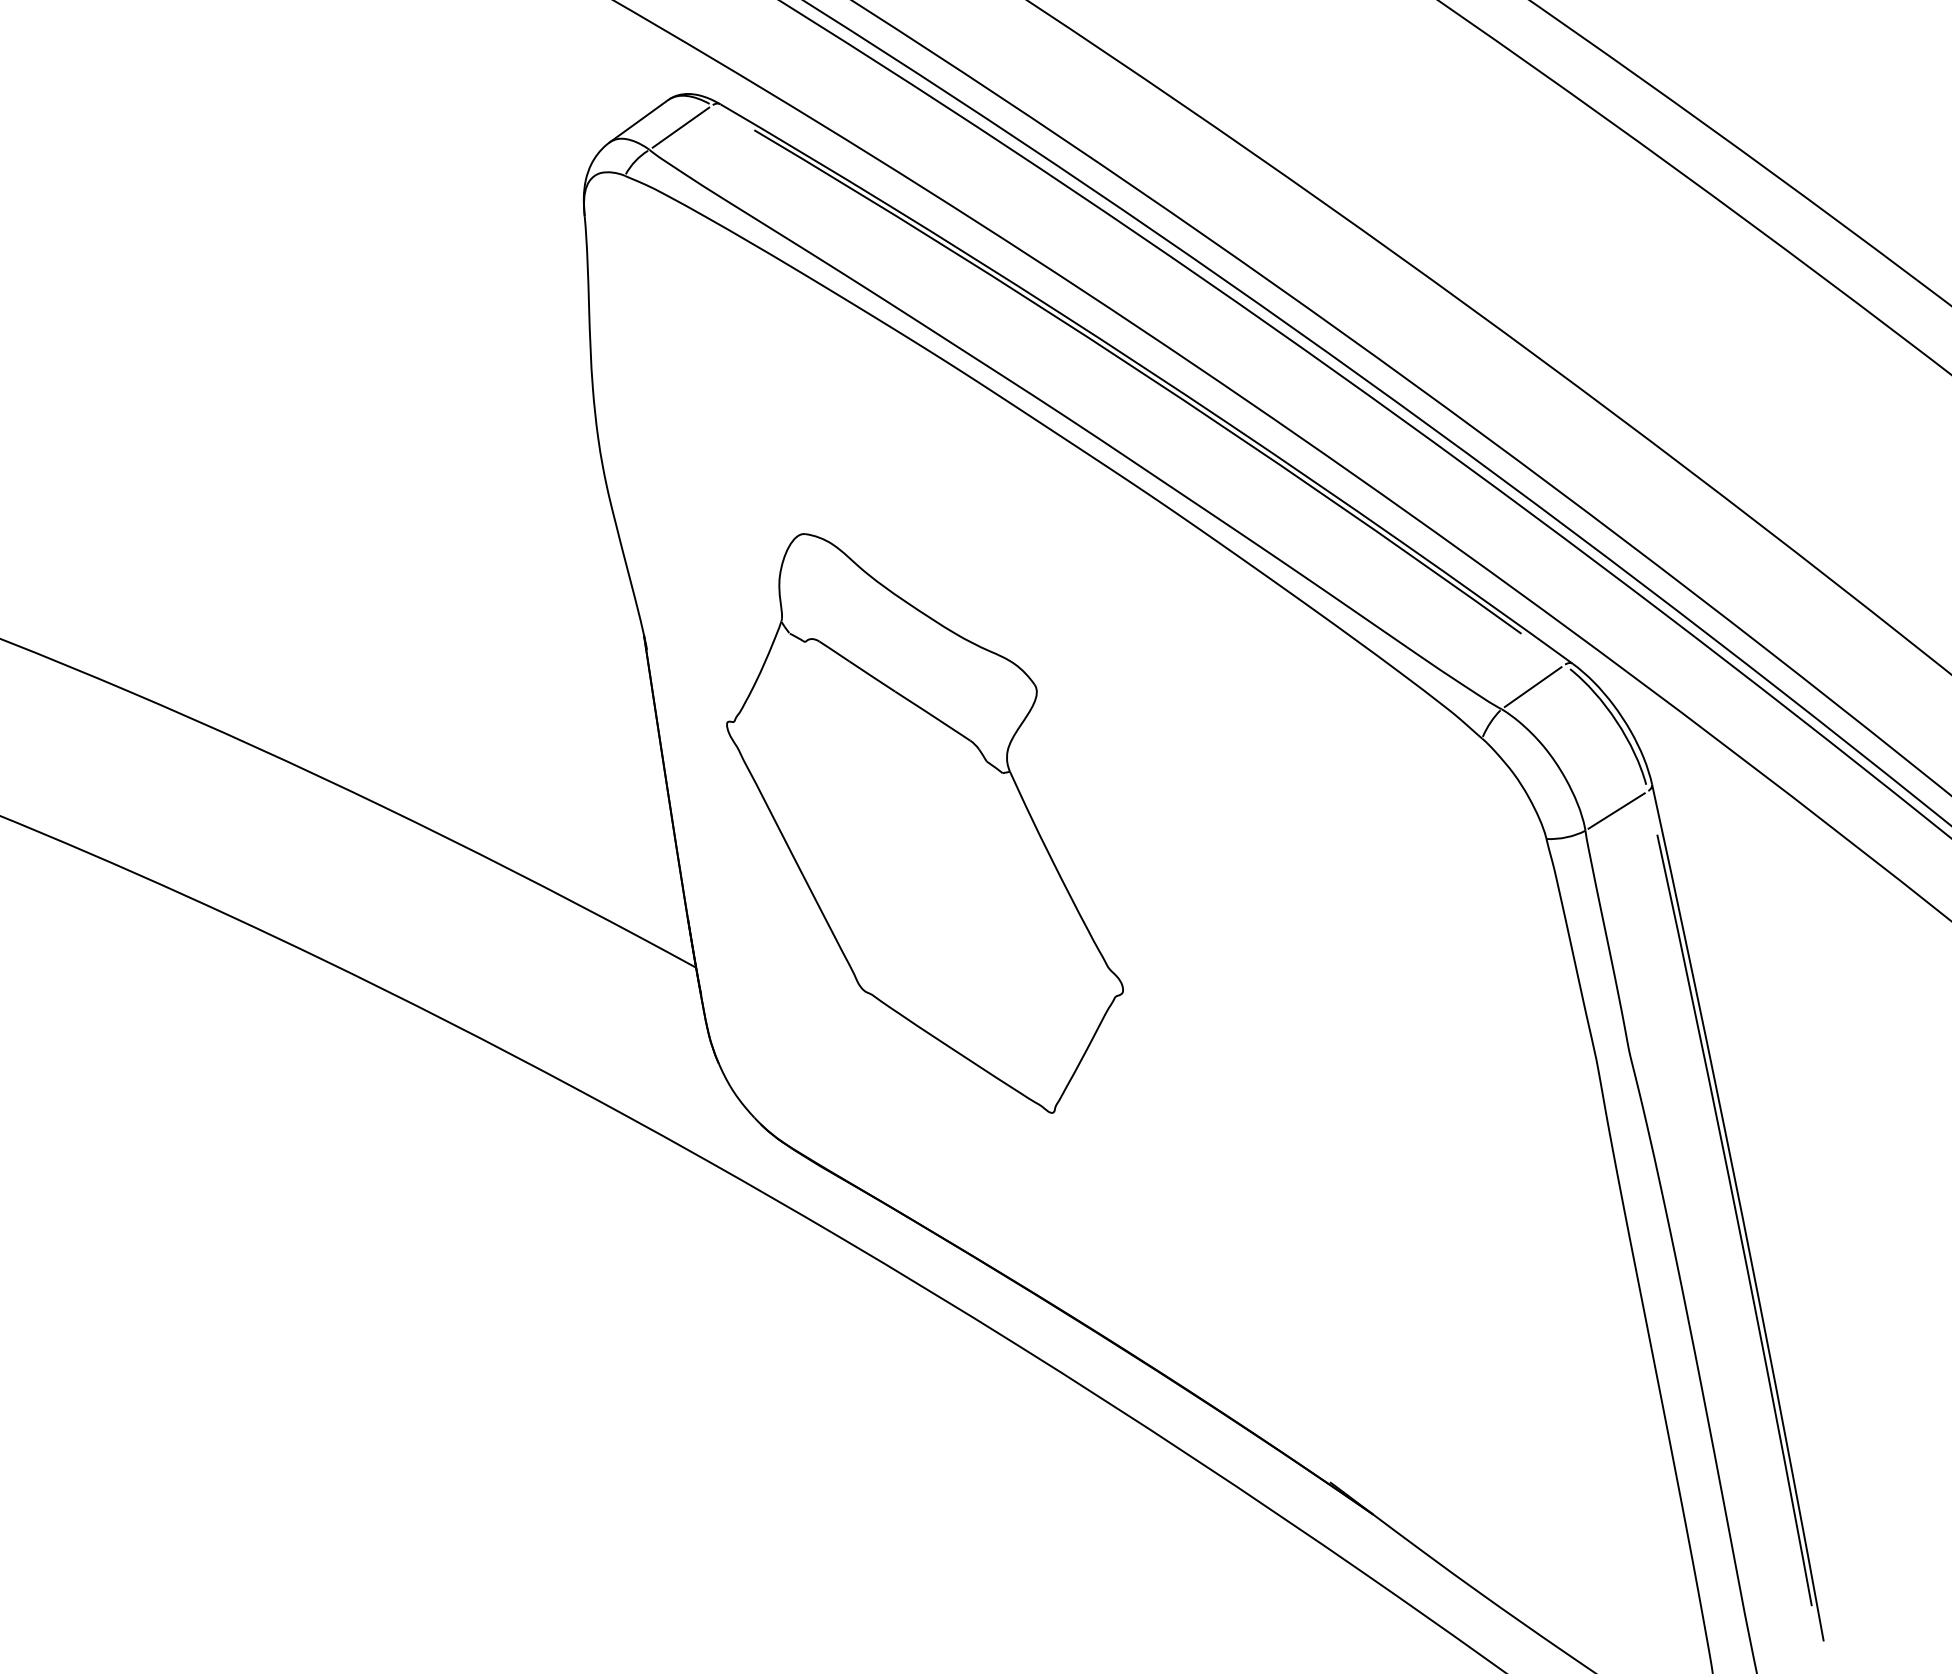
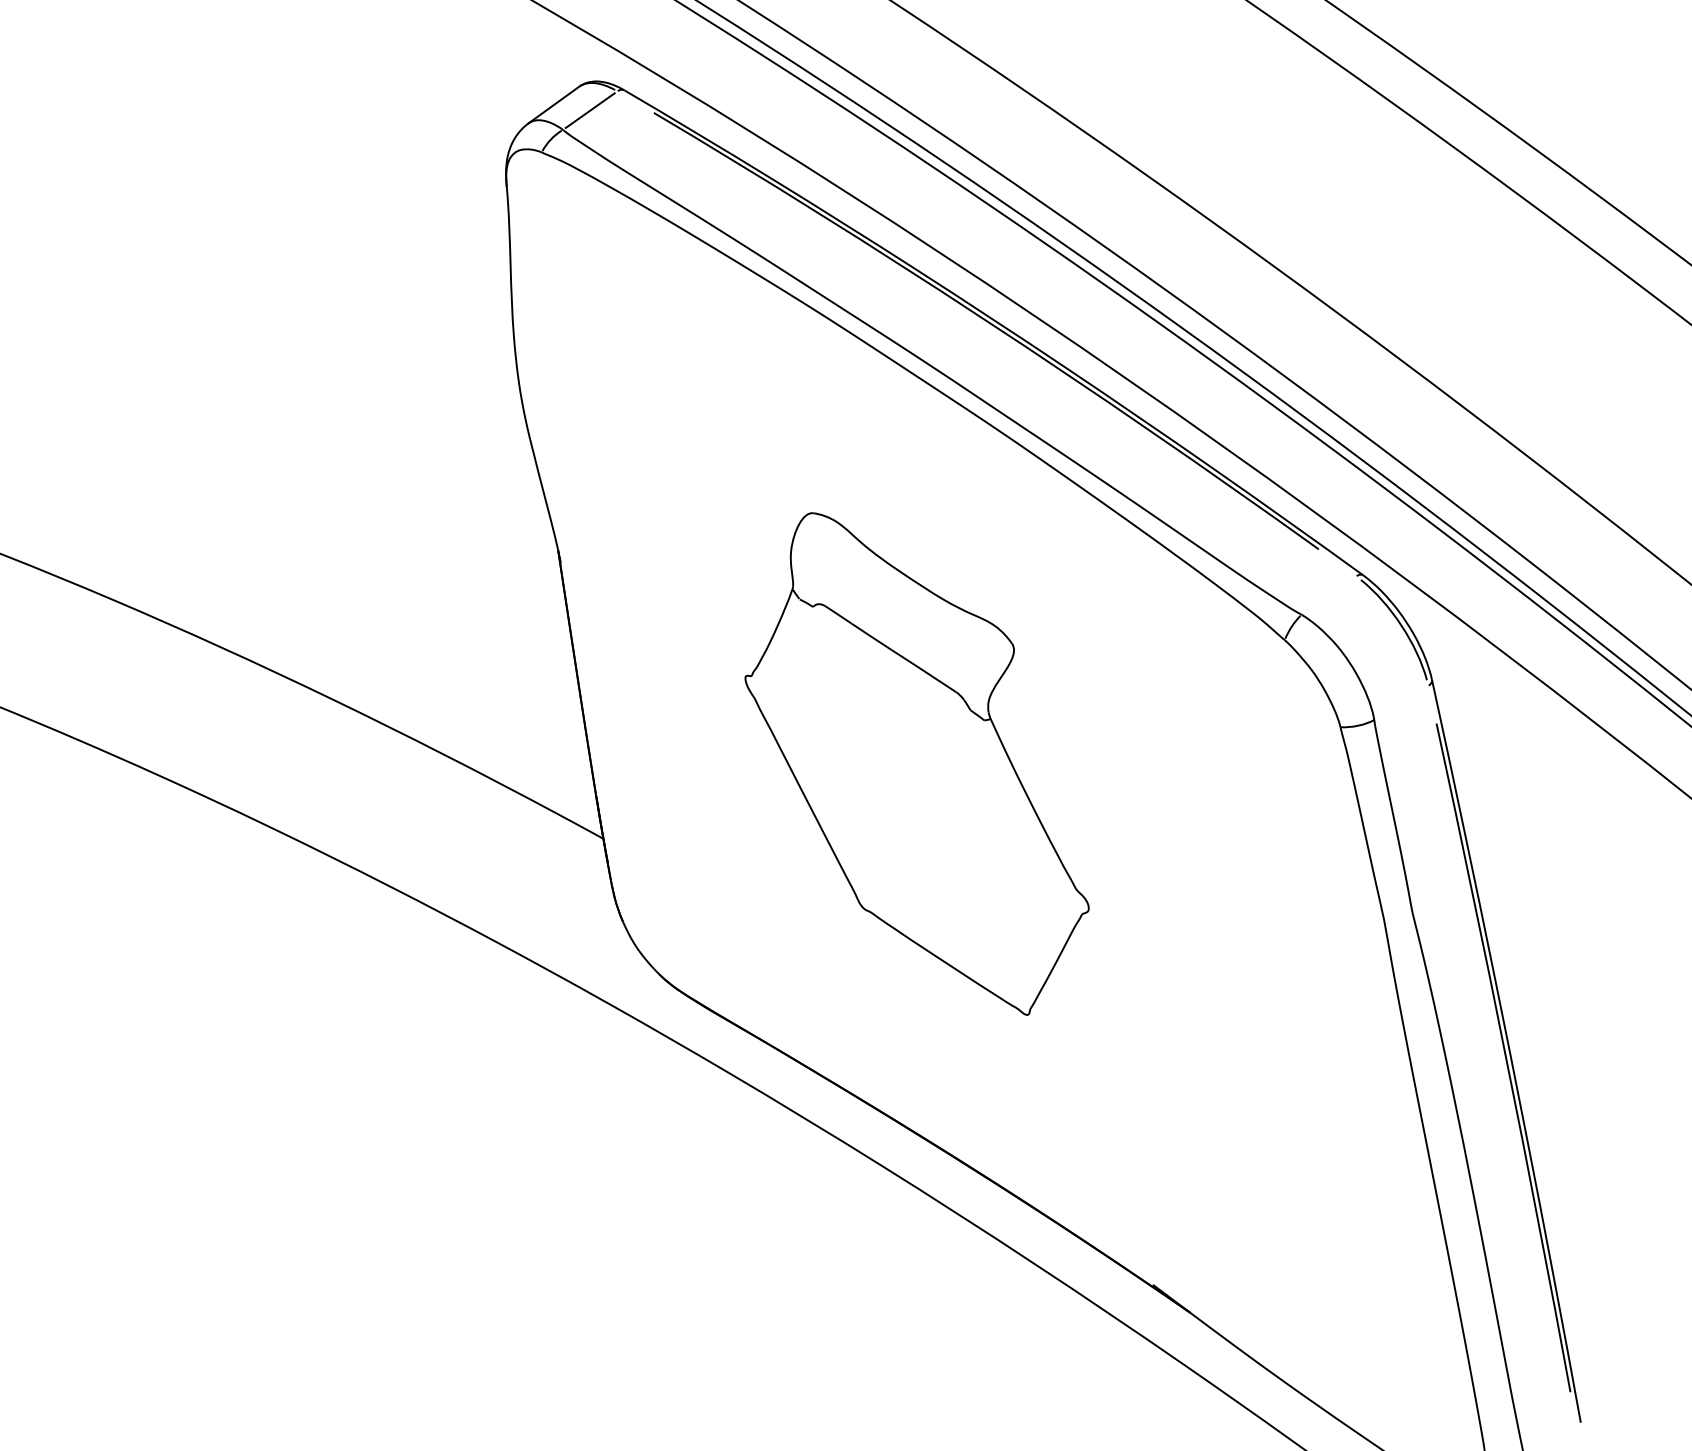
line: (1532, 687) -> (1328, 595), removed
line: (1616, 810) -> (1401, 702), removed
part: (924, 823) -> (916, 764), moved

